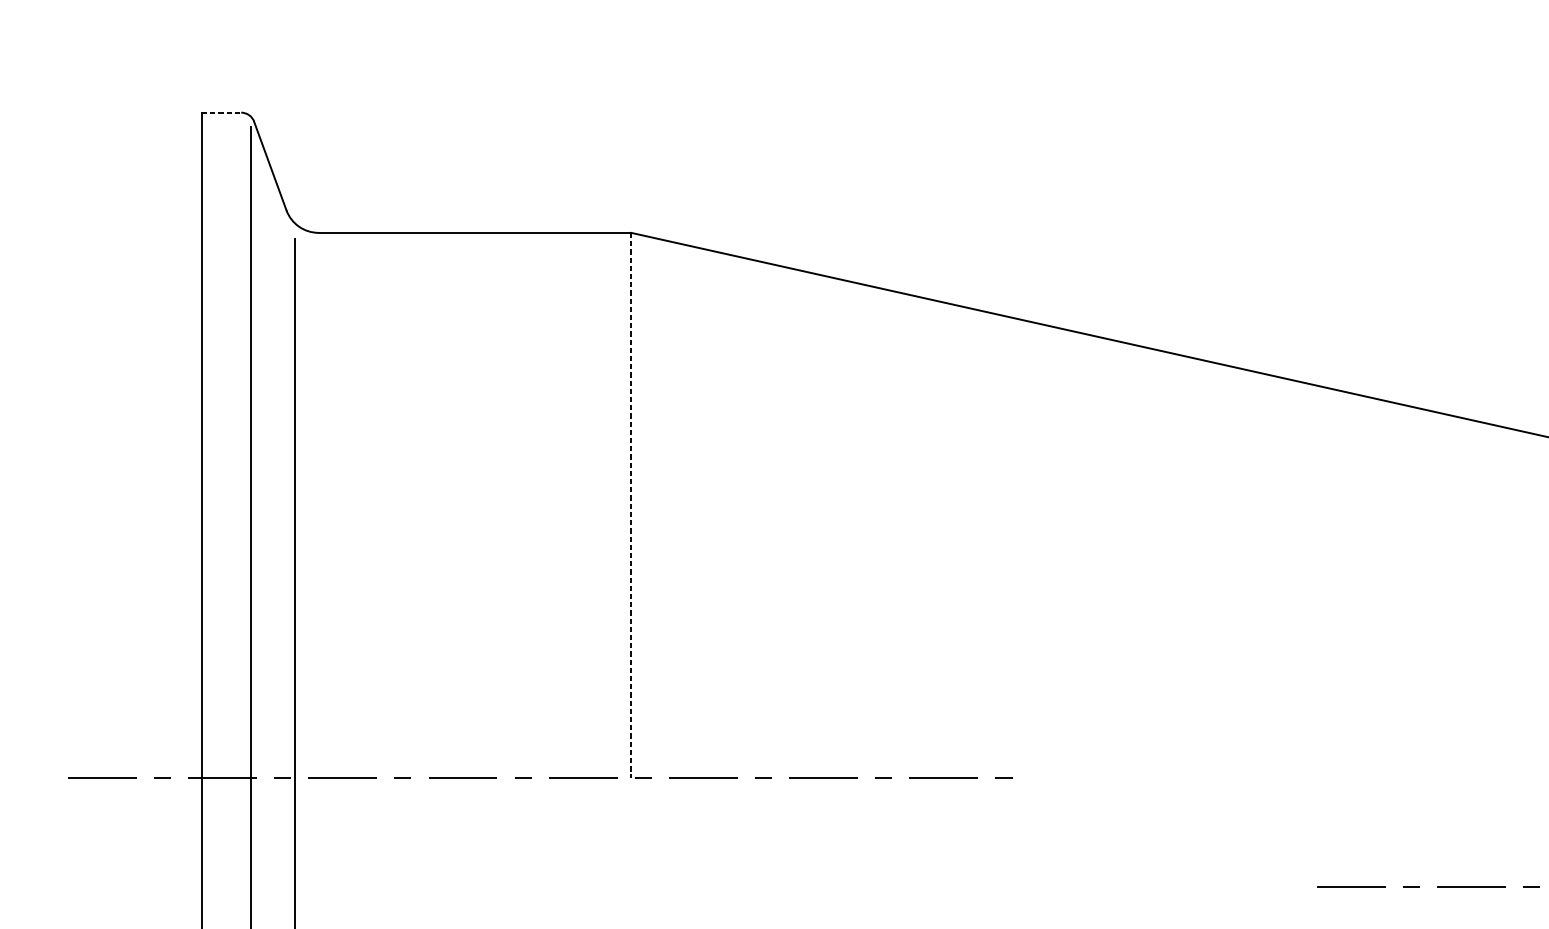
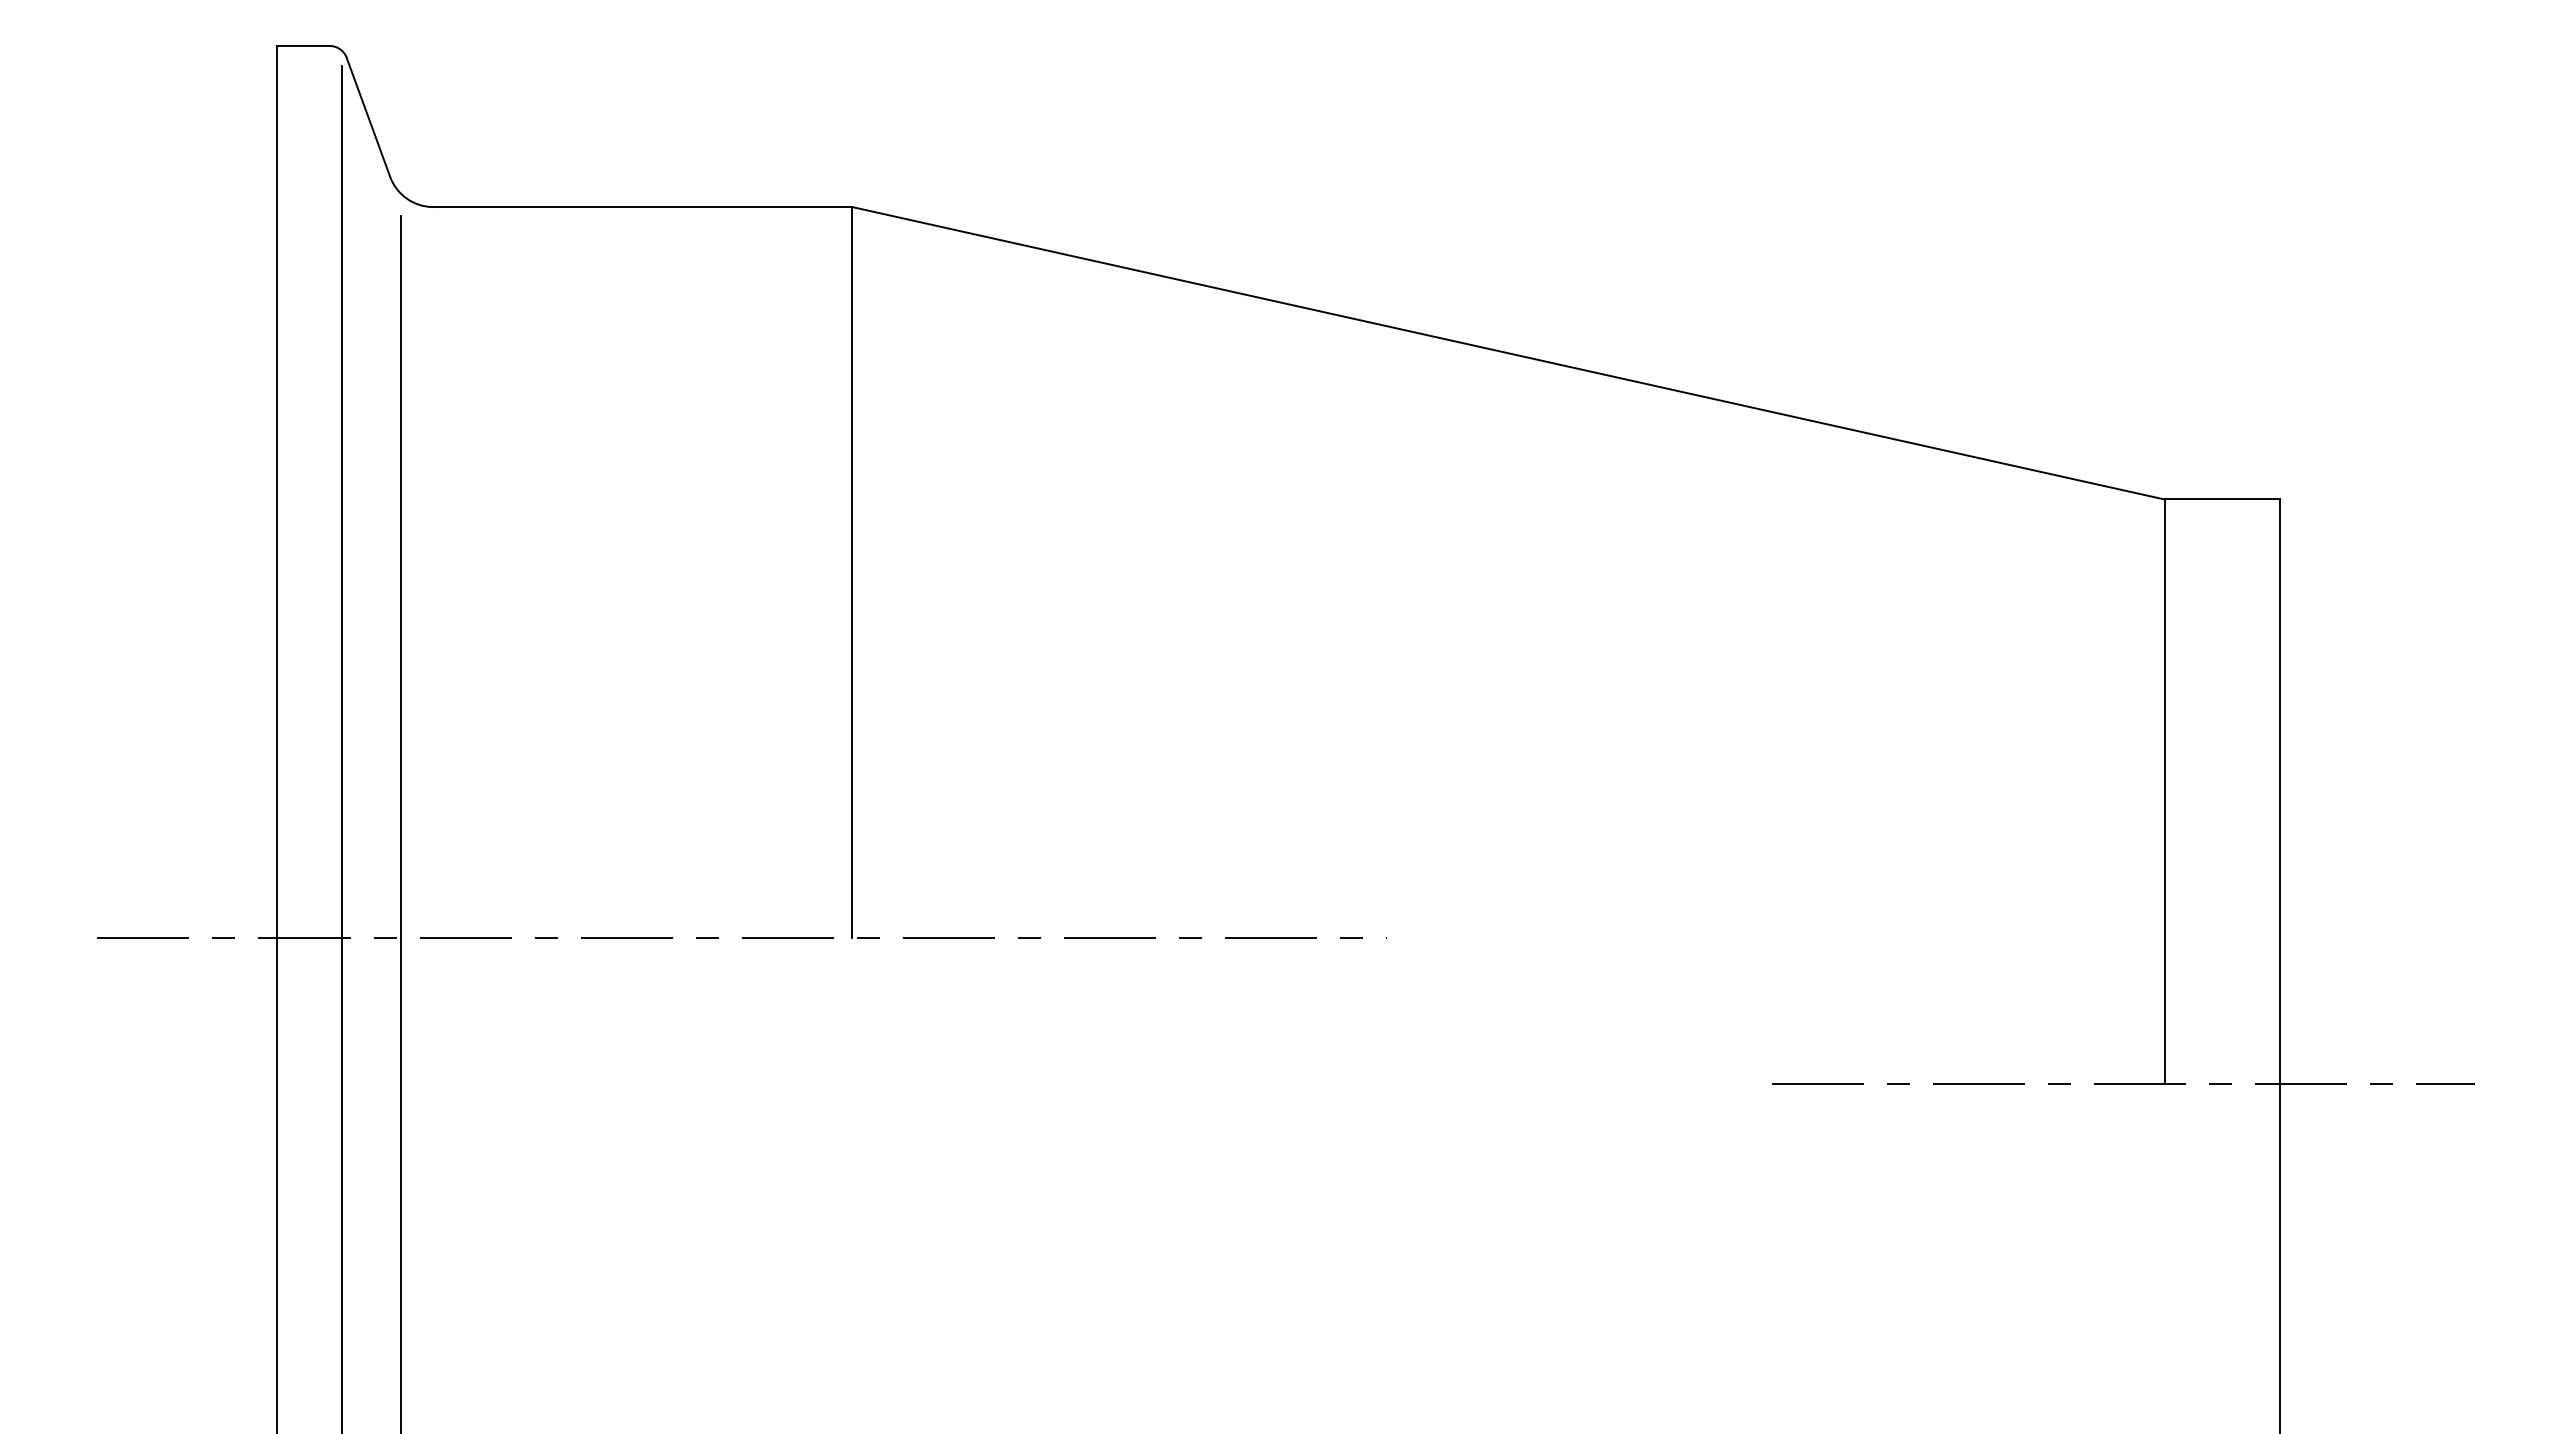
line: (221, 112) -> (303, 45), dashed -> solid
line: (631, 506) -> (852, 573), dashed -> solid

